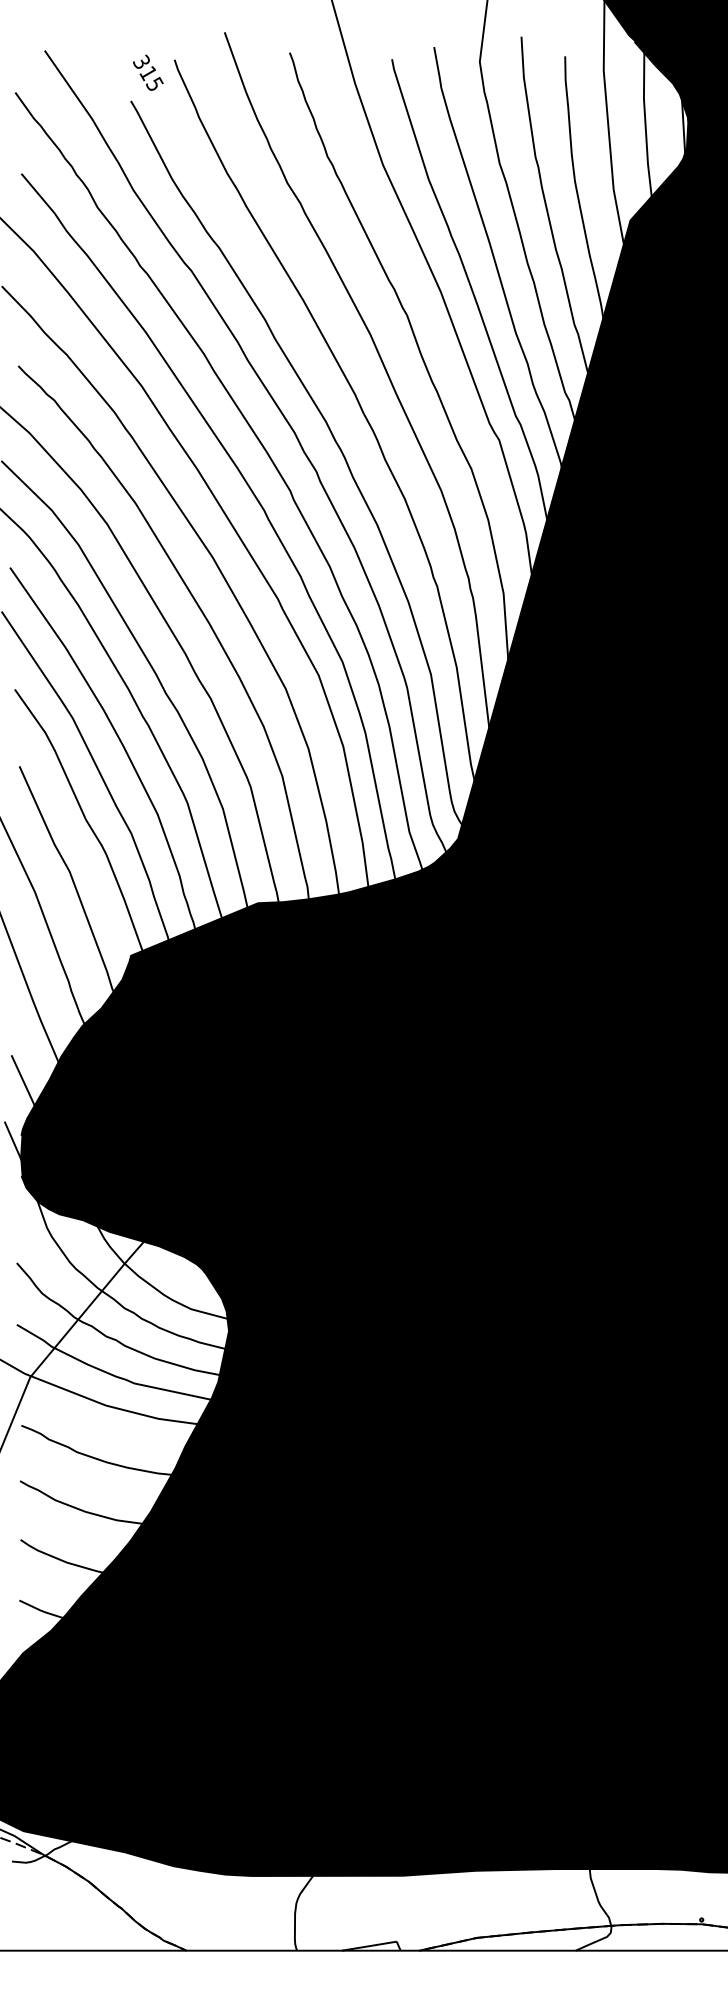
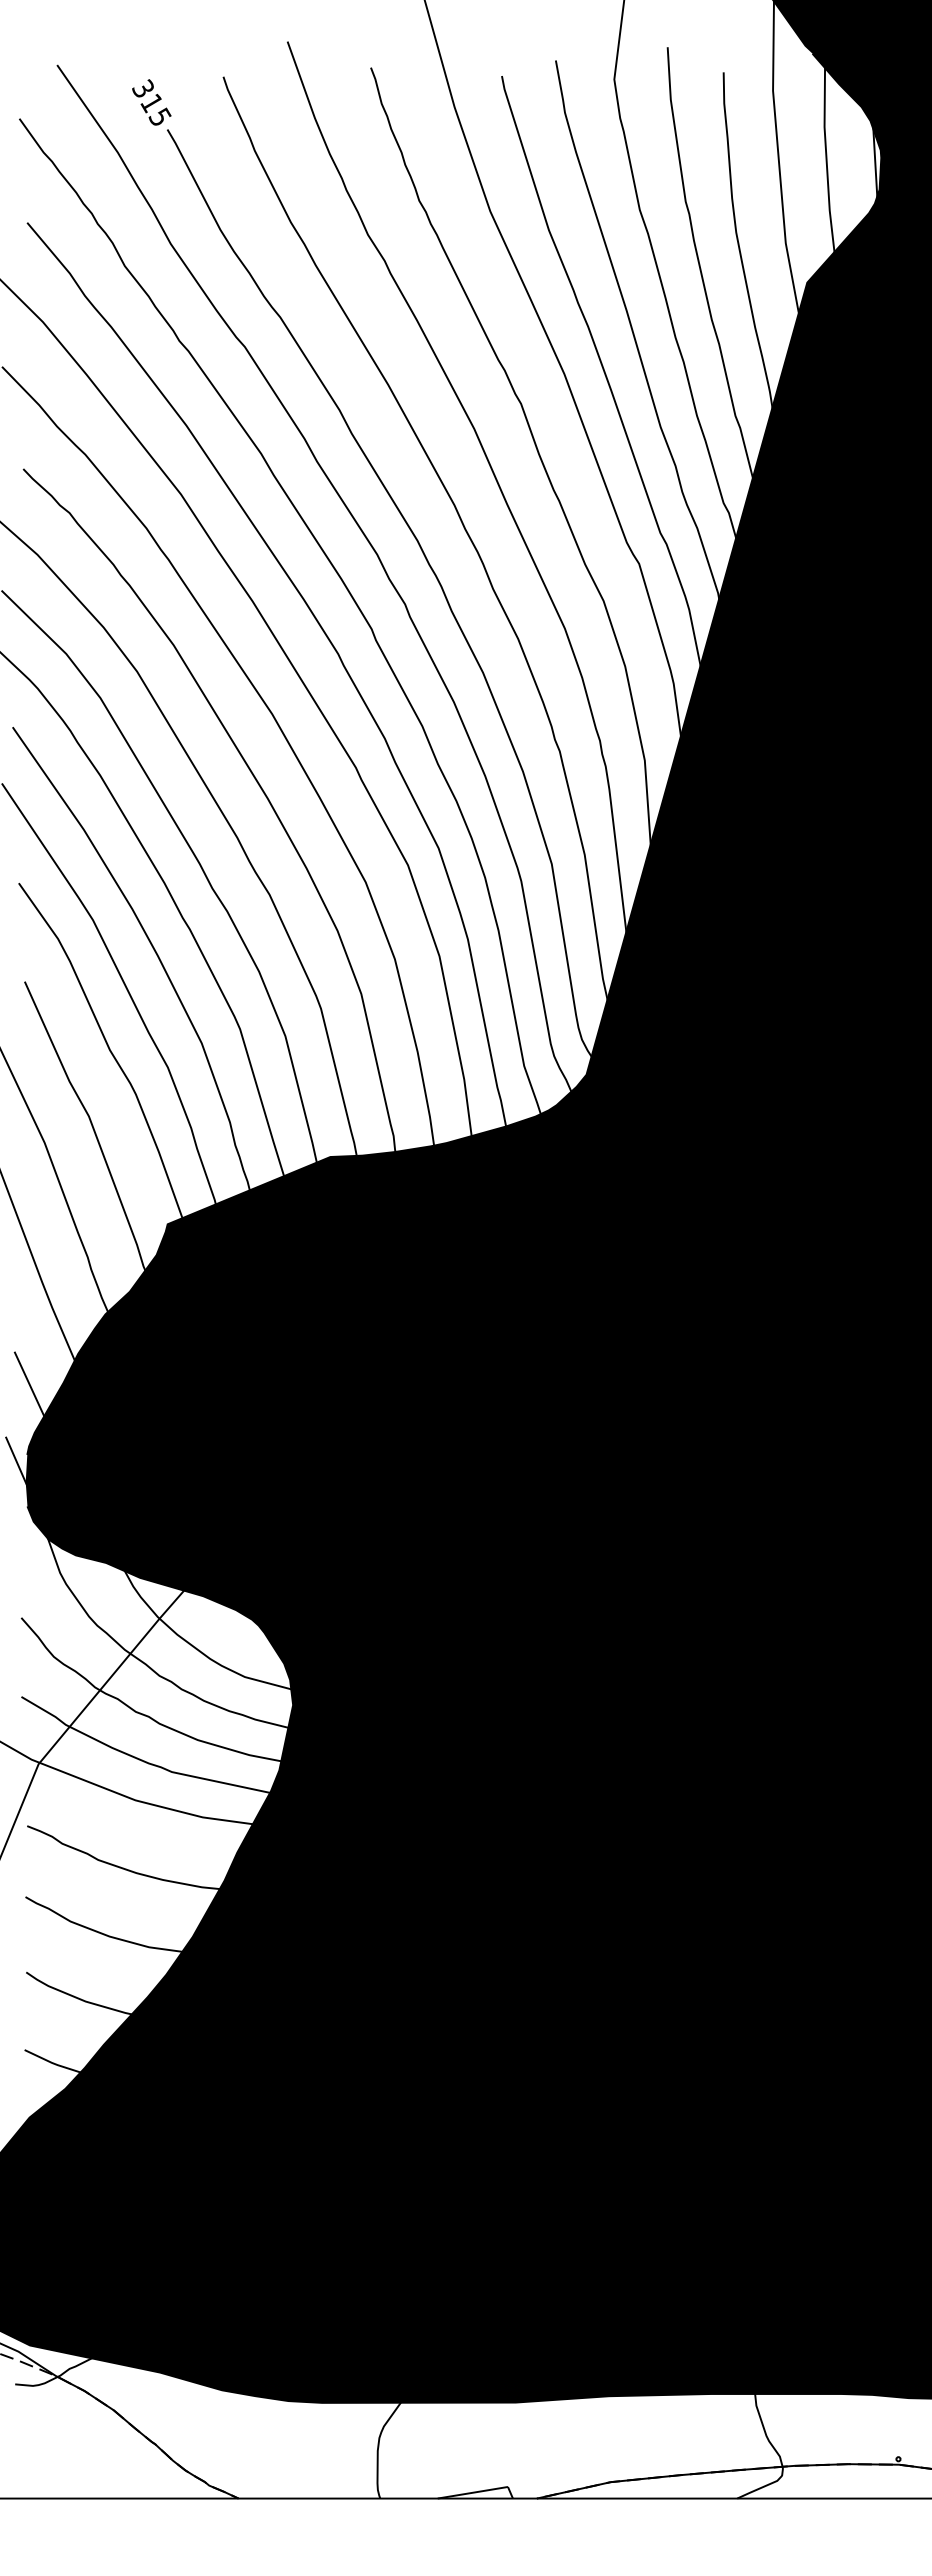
text: (148, 72) -> (151, 102), moved

